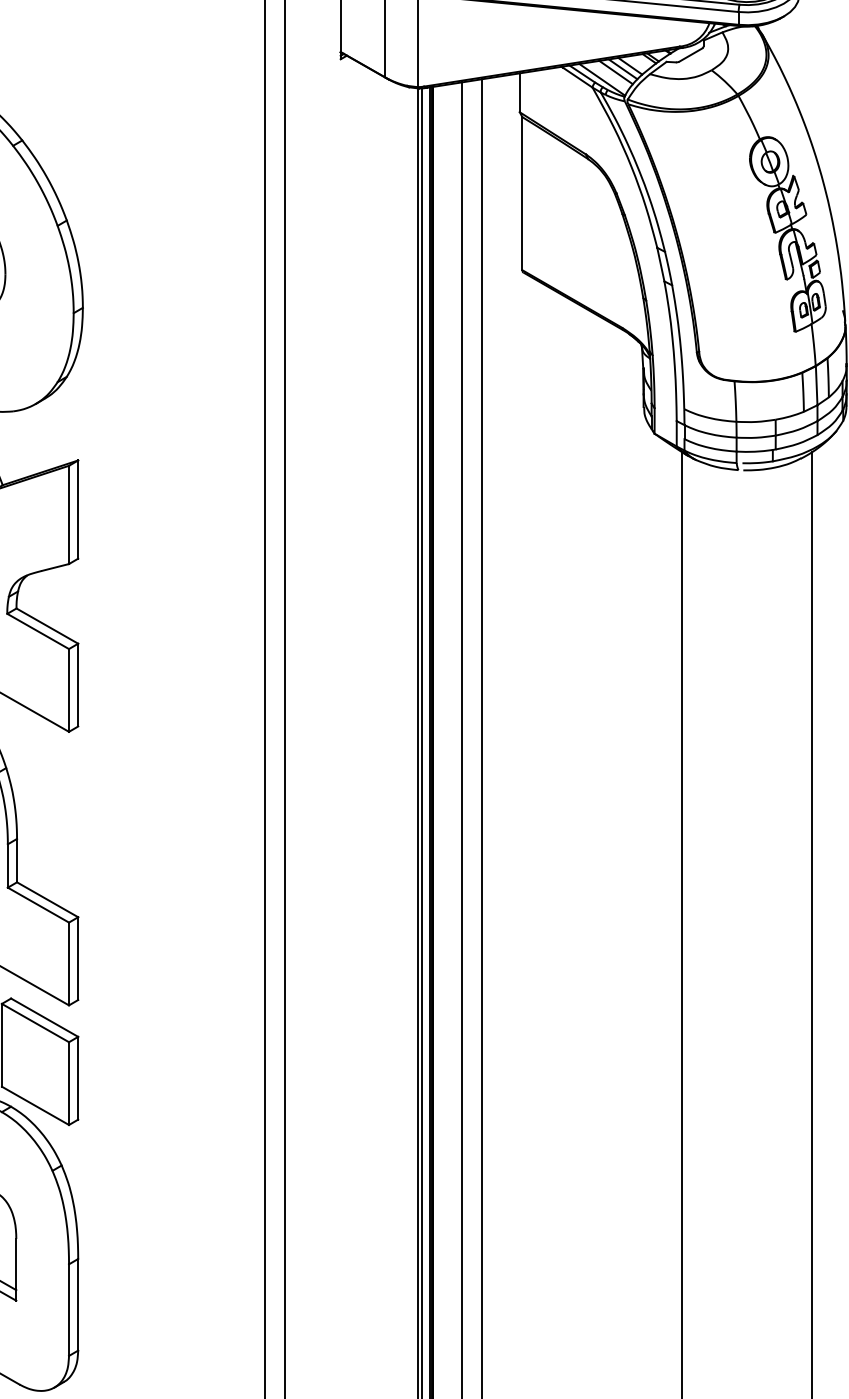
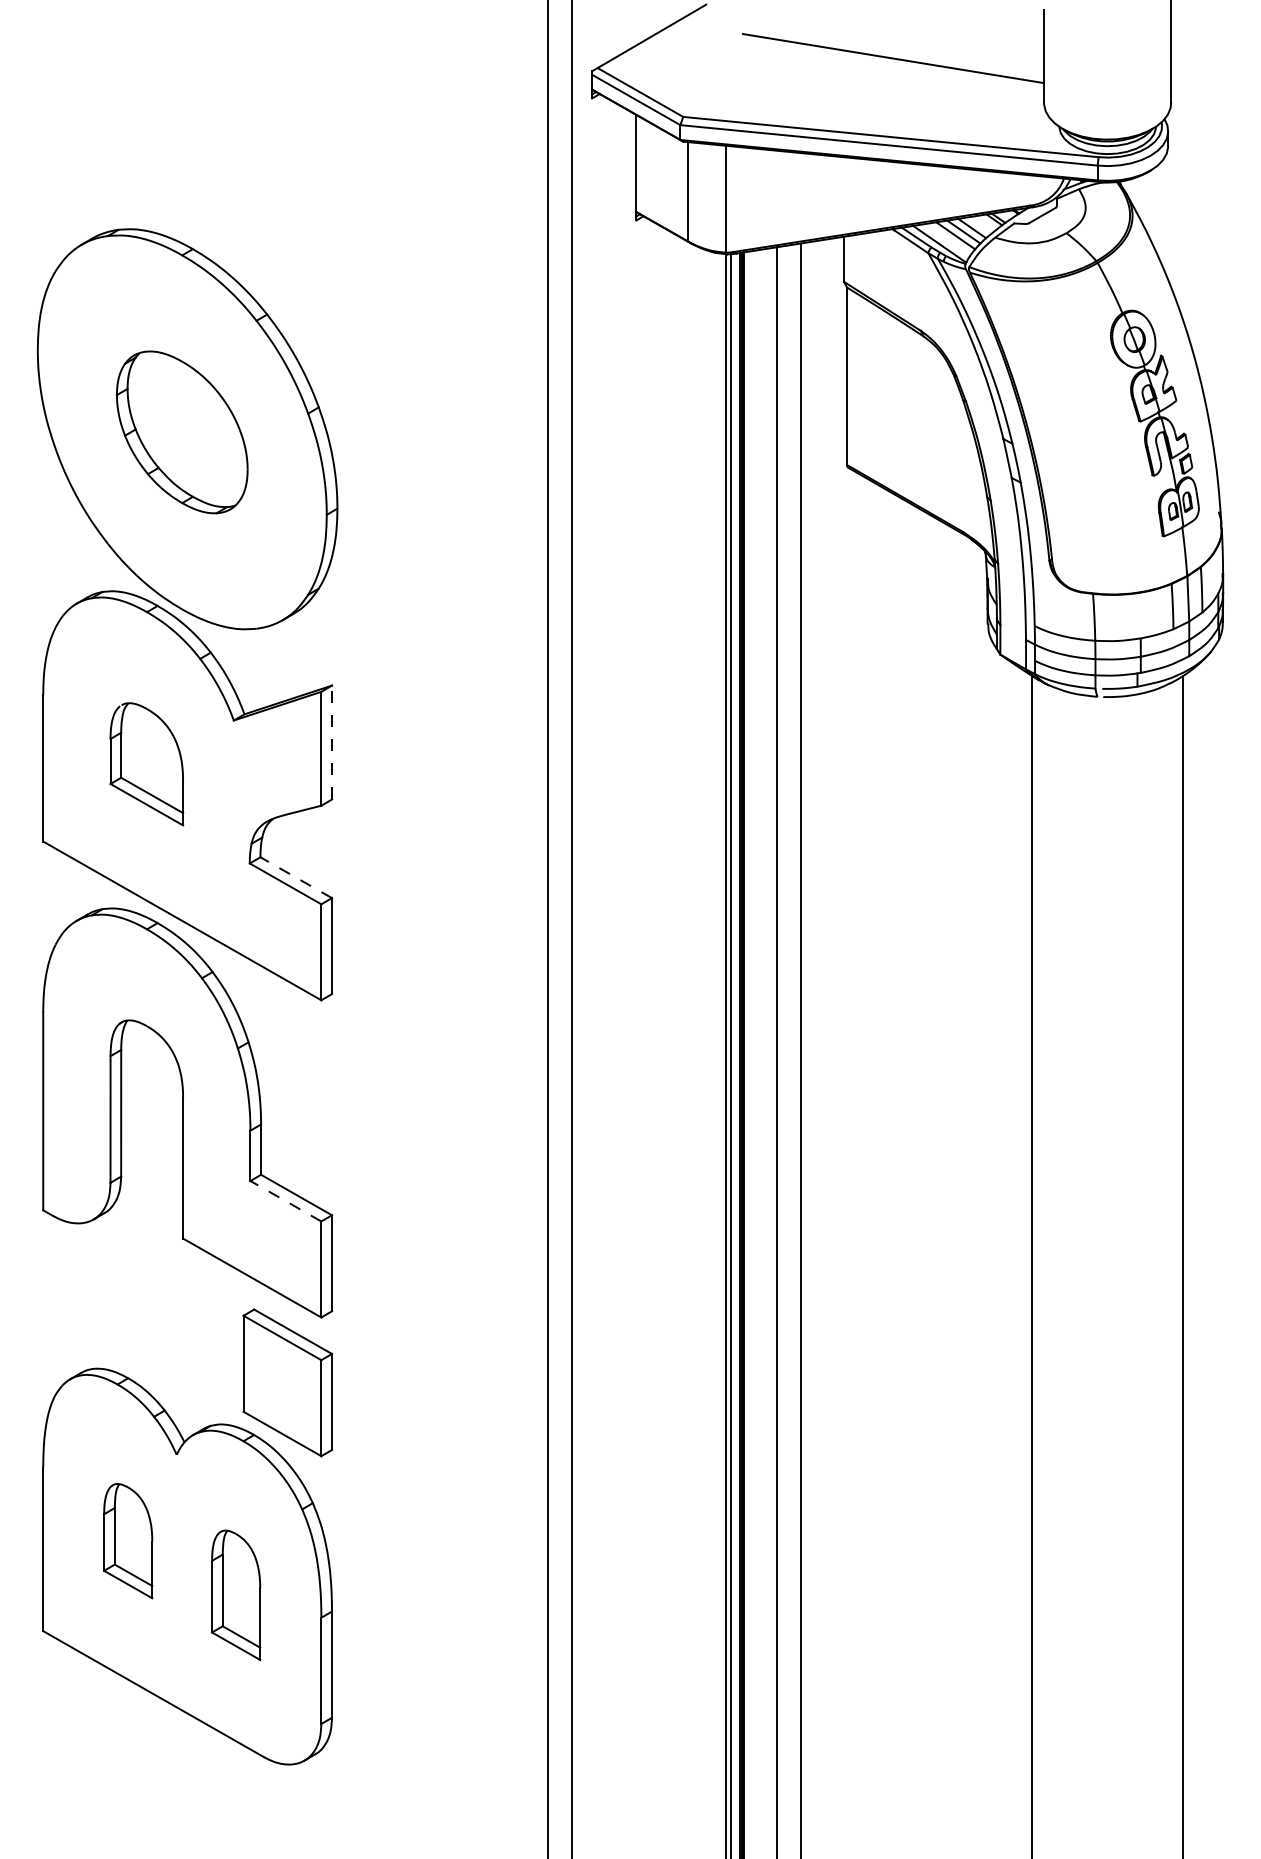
line: (78, 509) -> (332, 742), solid -> dashed
line: (46, 625) -> (295, 877), solid -> dashed
line: (38, 905) -> (285, 1201), solid -> dashed

